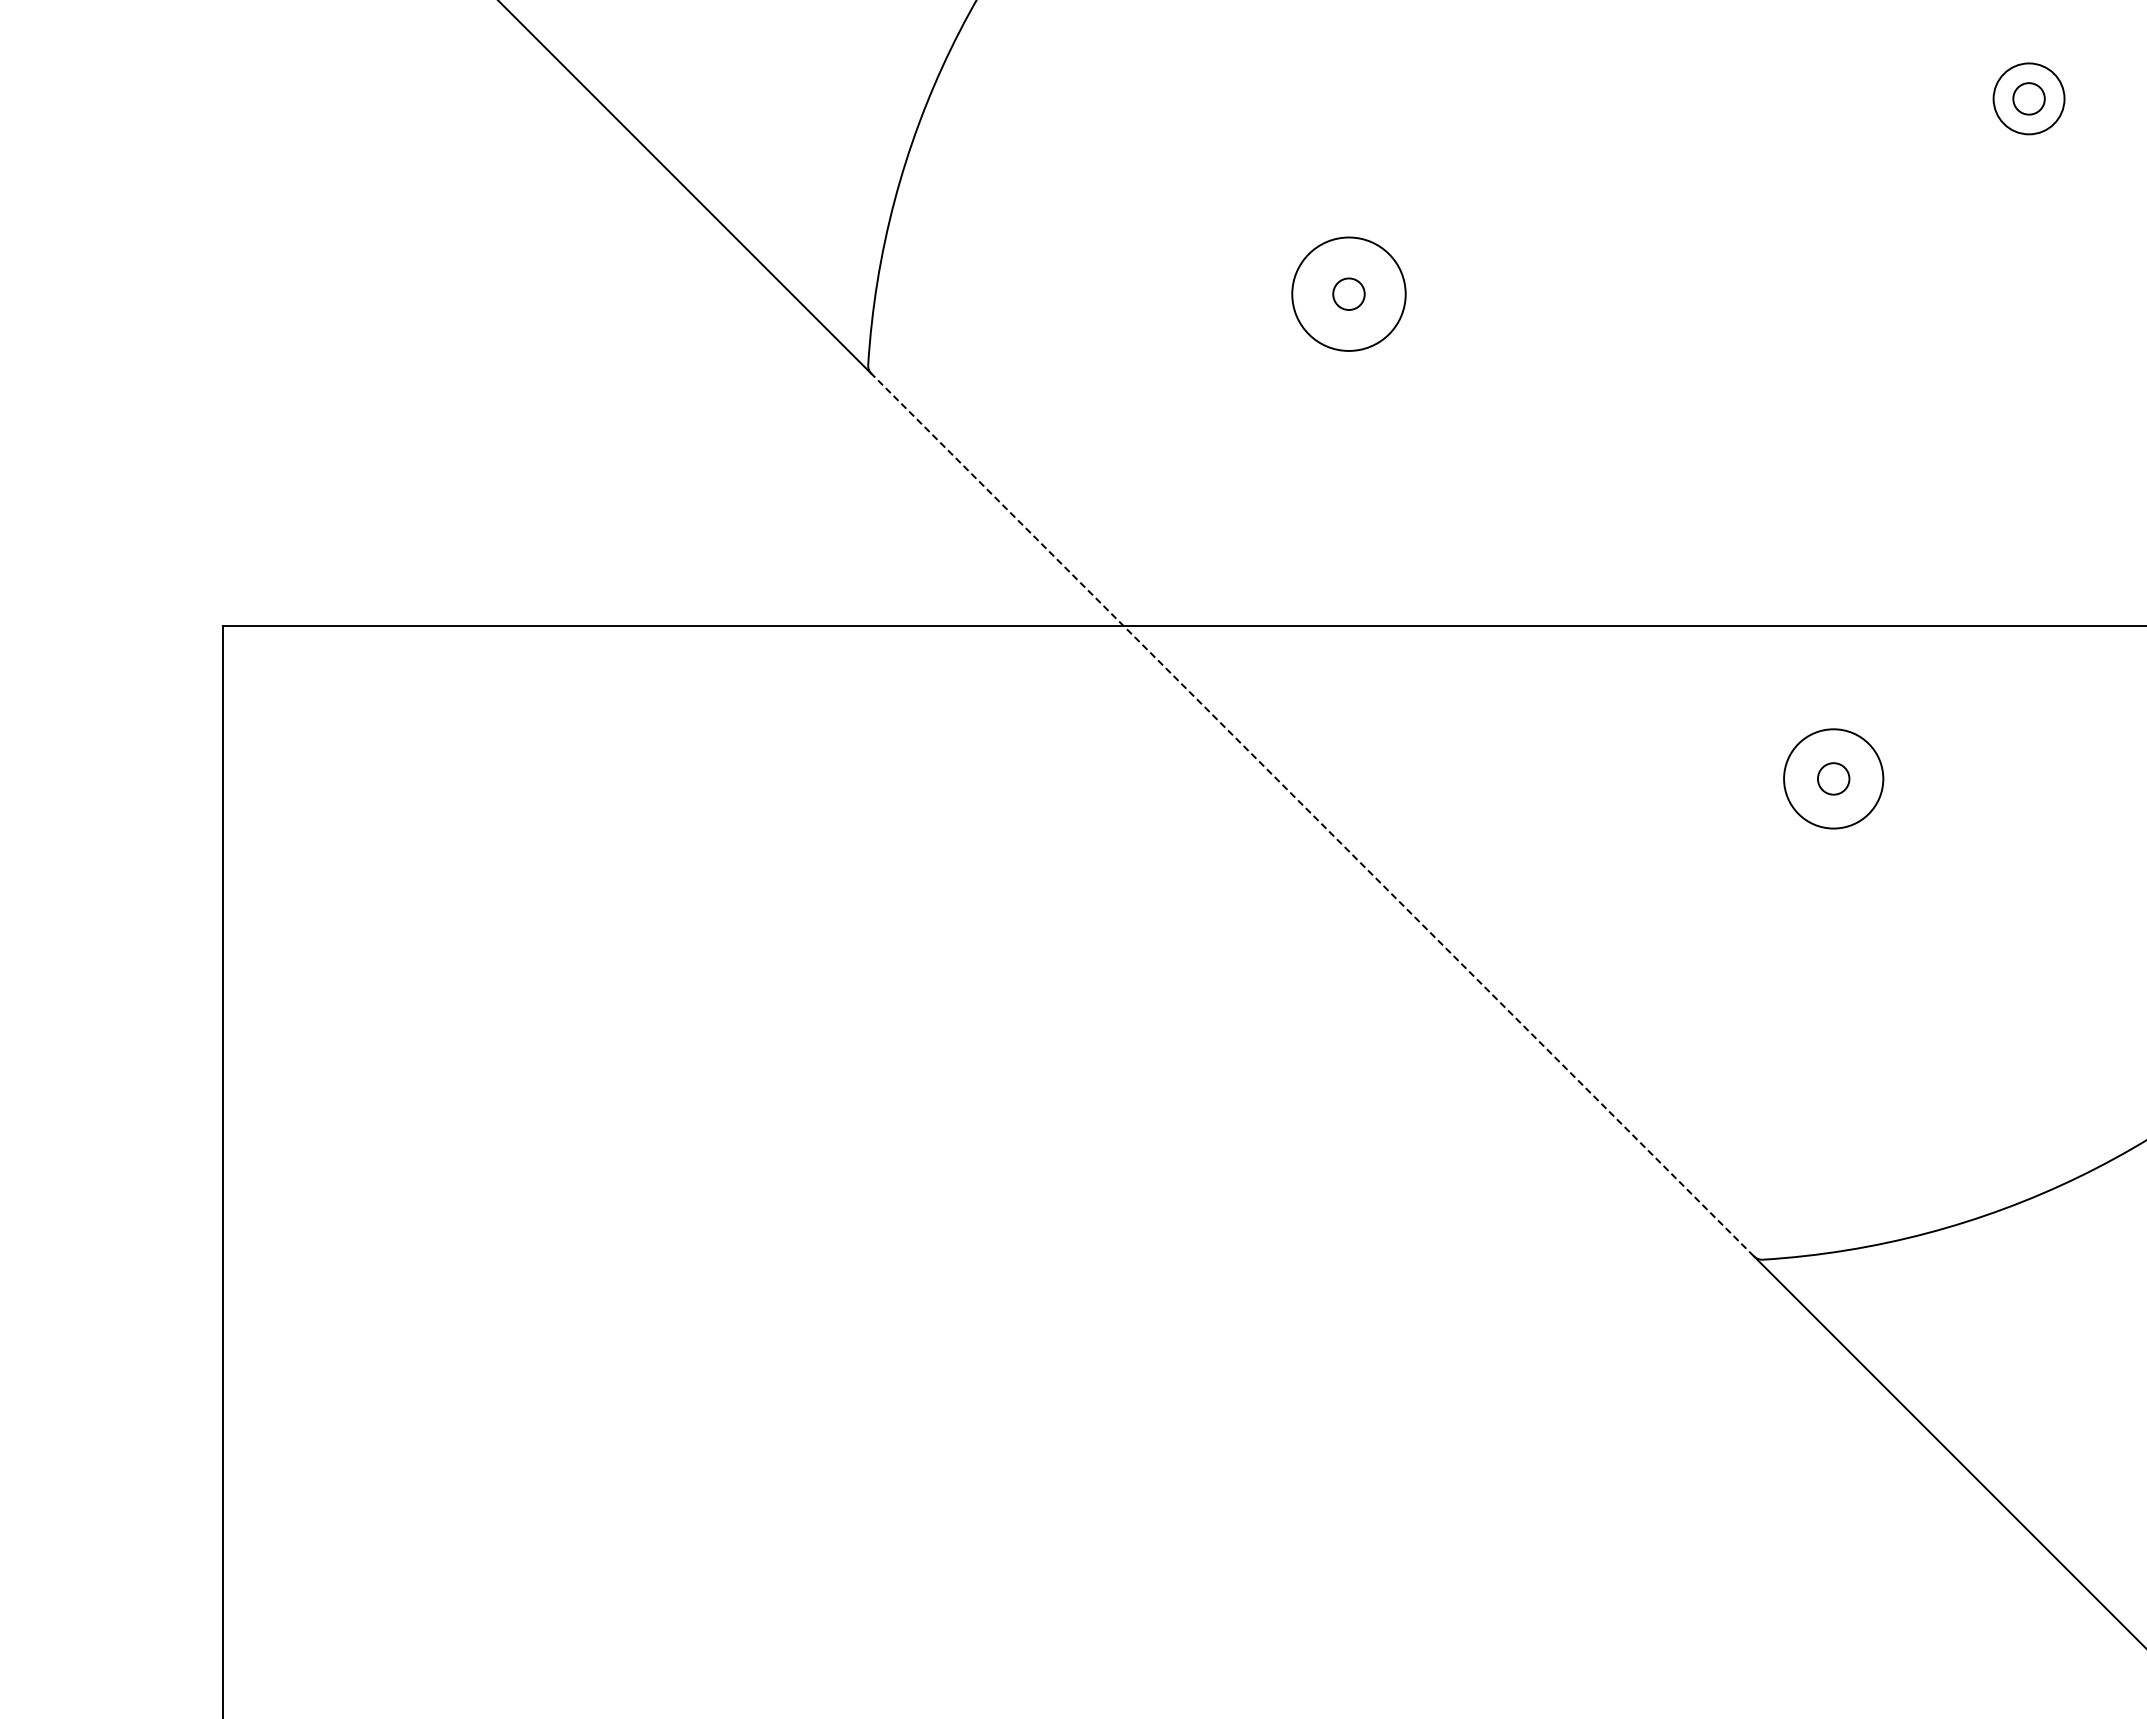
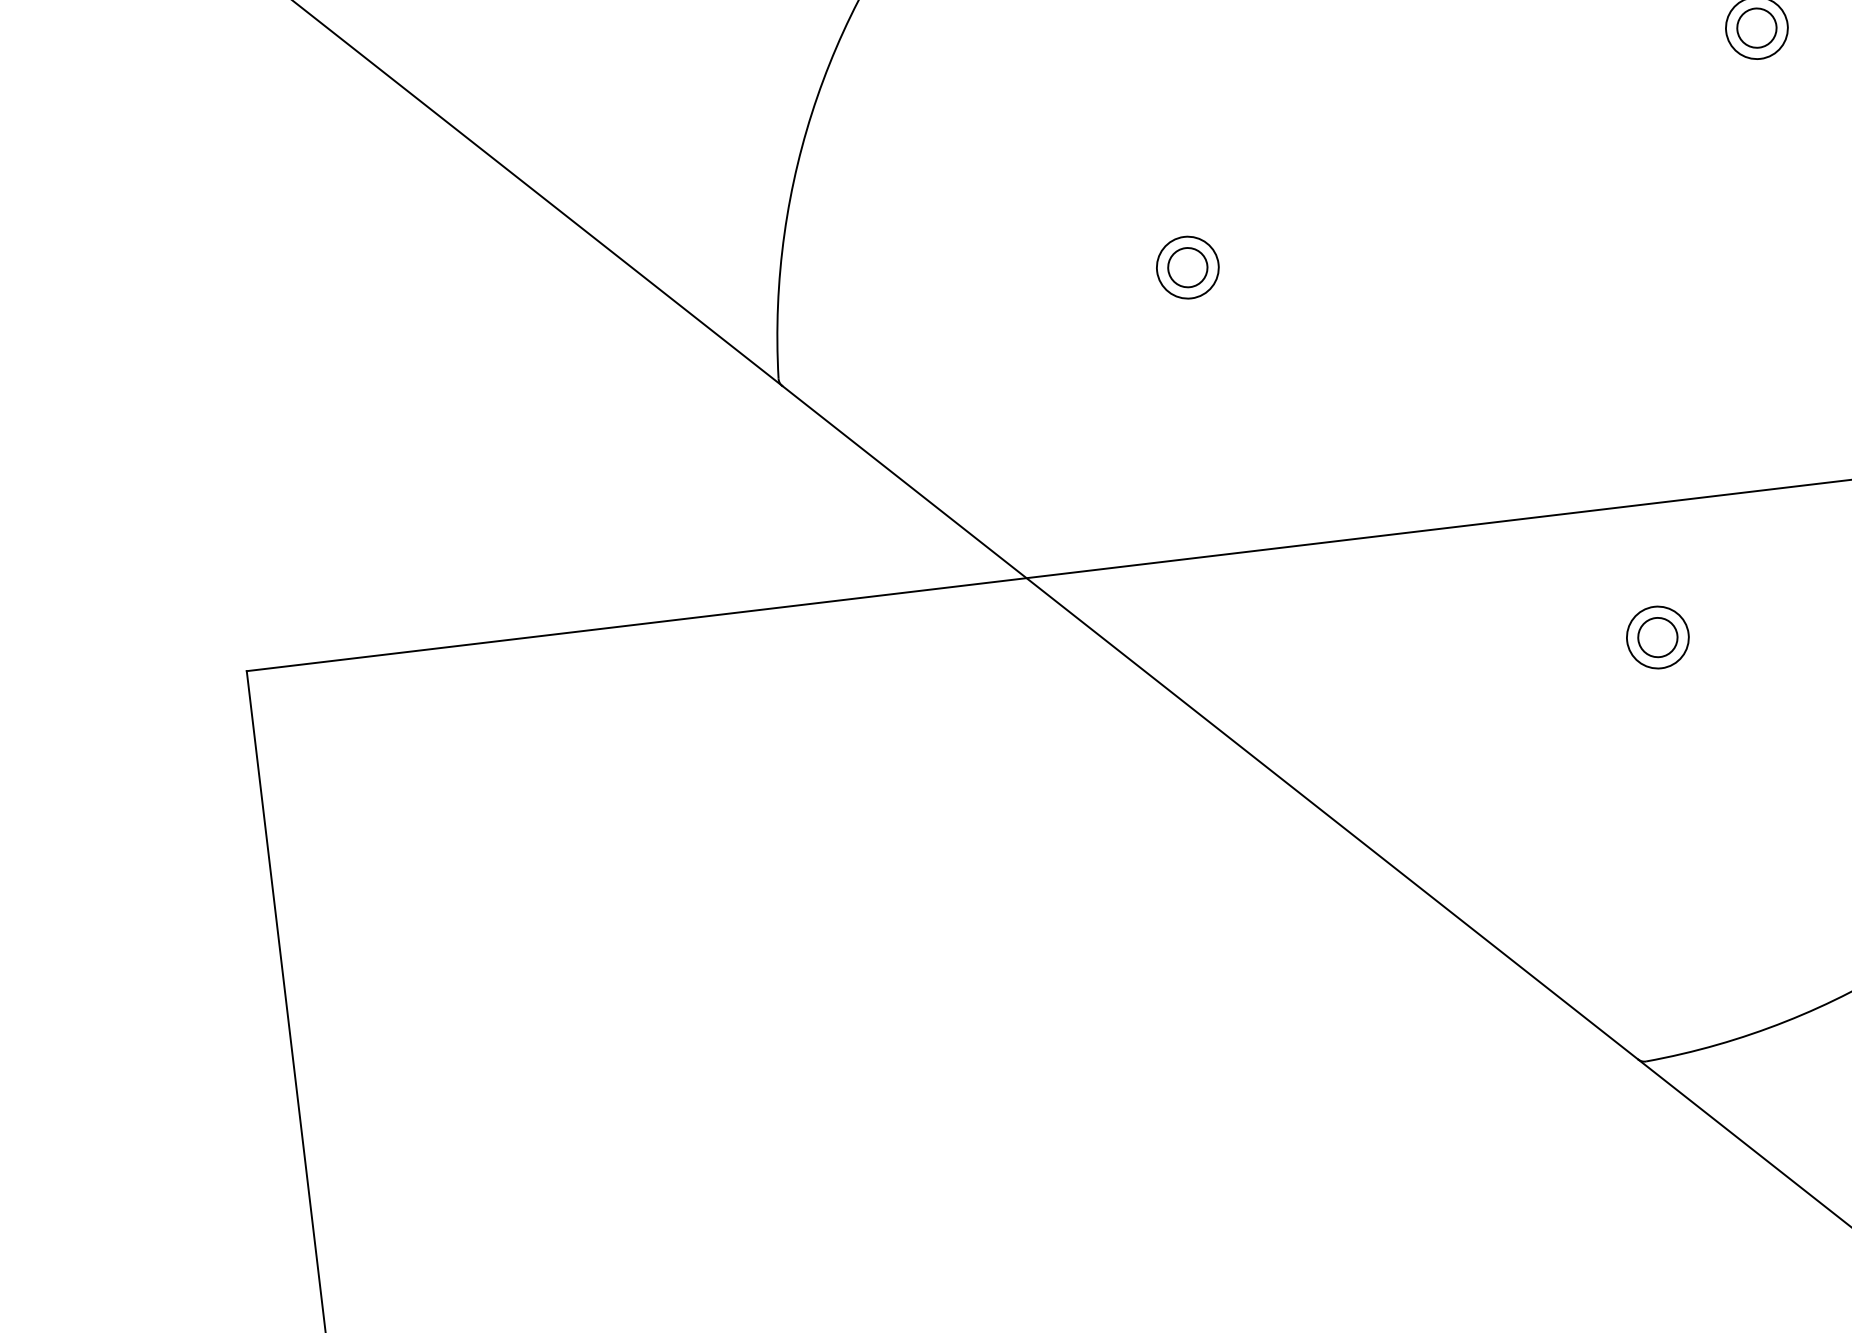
circle: (2028, 98) -> (1756, 27), size x1.43
circle: (1348, 293) -> (1187, 267), size x0.62
circle: (1348, 293) -> (1187, 267), size x1.43
circle: (1833, 778) -> (1657, 637), size x0.71
circle: (1833, 778) -> (1657, 637), size x1.43
line: (1312, 814) -> (1209, 722), dashed -> solid

